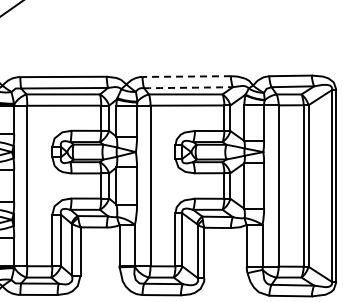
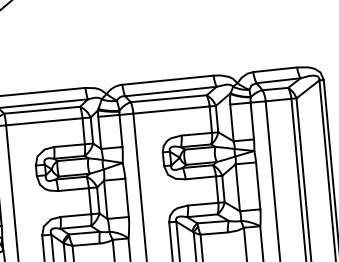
line: (186, 76) -> (167, 80), dashed -> solid
arc: (188, 87) -> (170, 91), dashed -> solid

